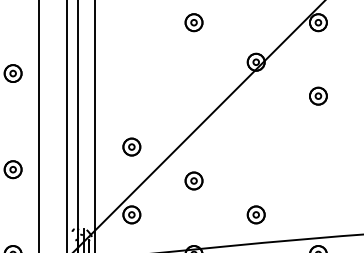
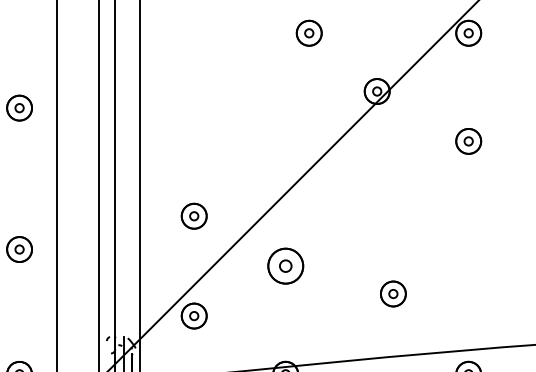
part: (193, 22) -> (308, 32), moved
part: (193, 180) -> (284, 265), size x1.4
part: (255, 214) -> (392, 293), moved

